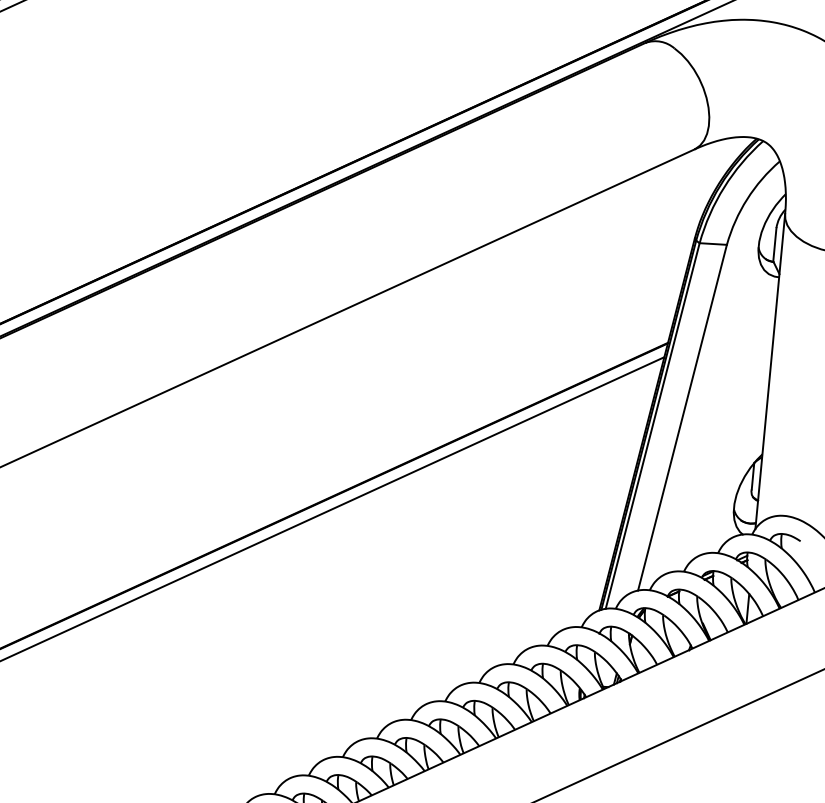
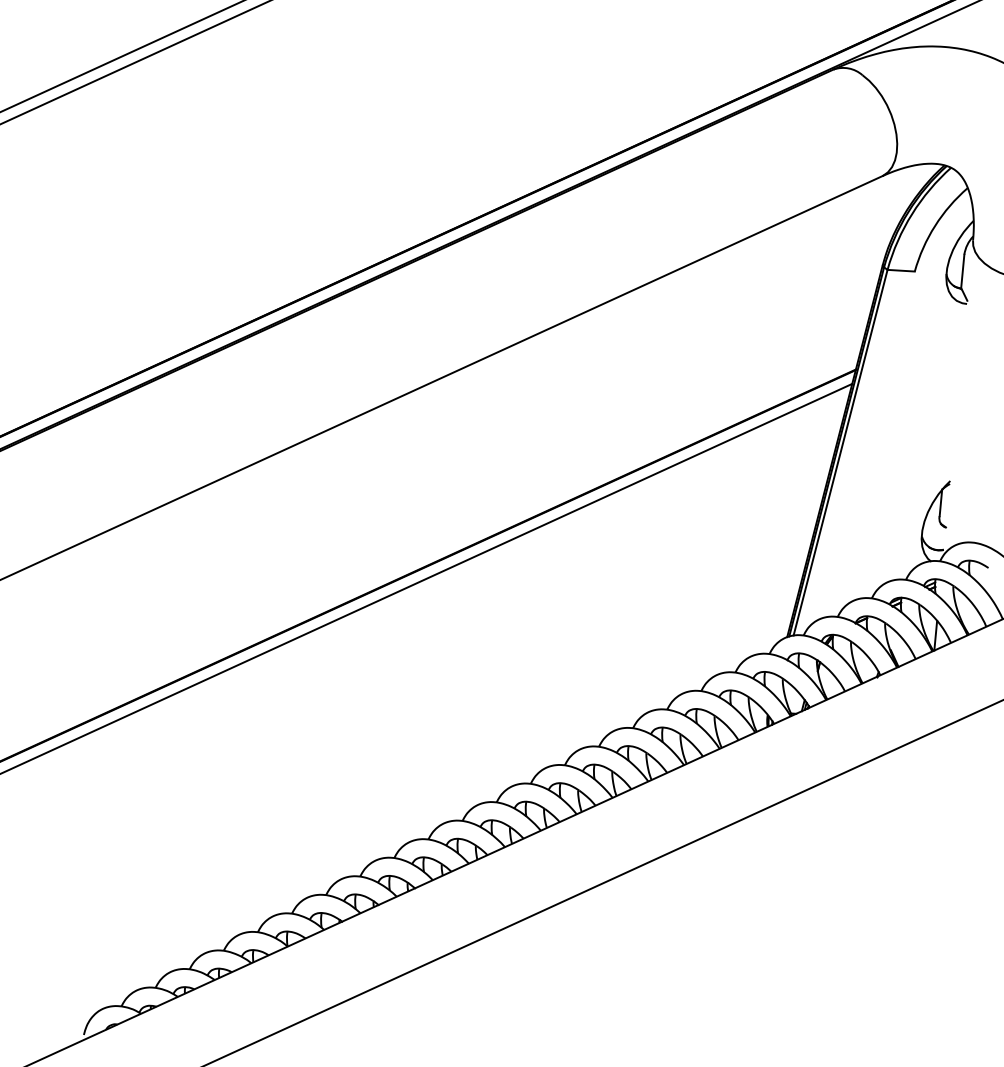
line: (770, 370) -> (958, 397), removed
line: (681, 417) -> (869, 444), removed

